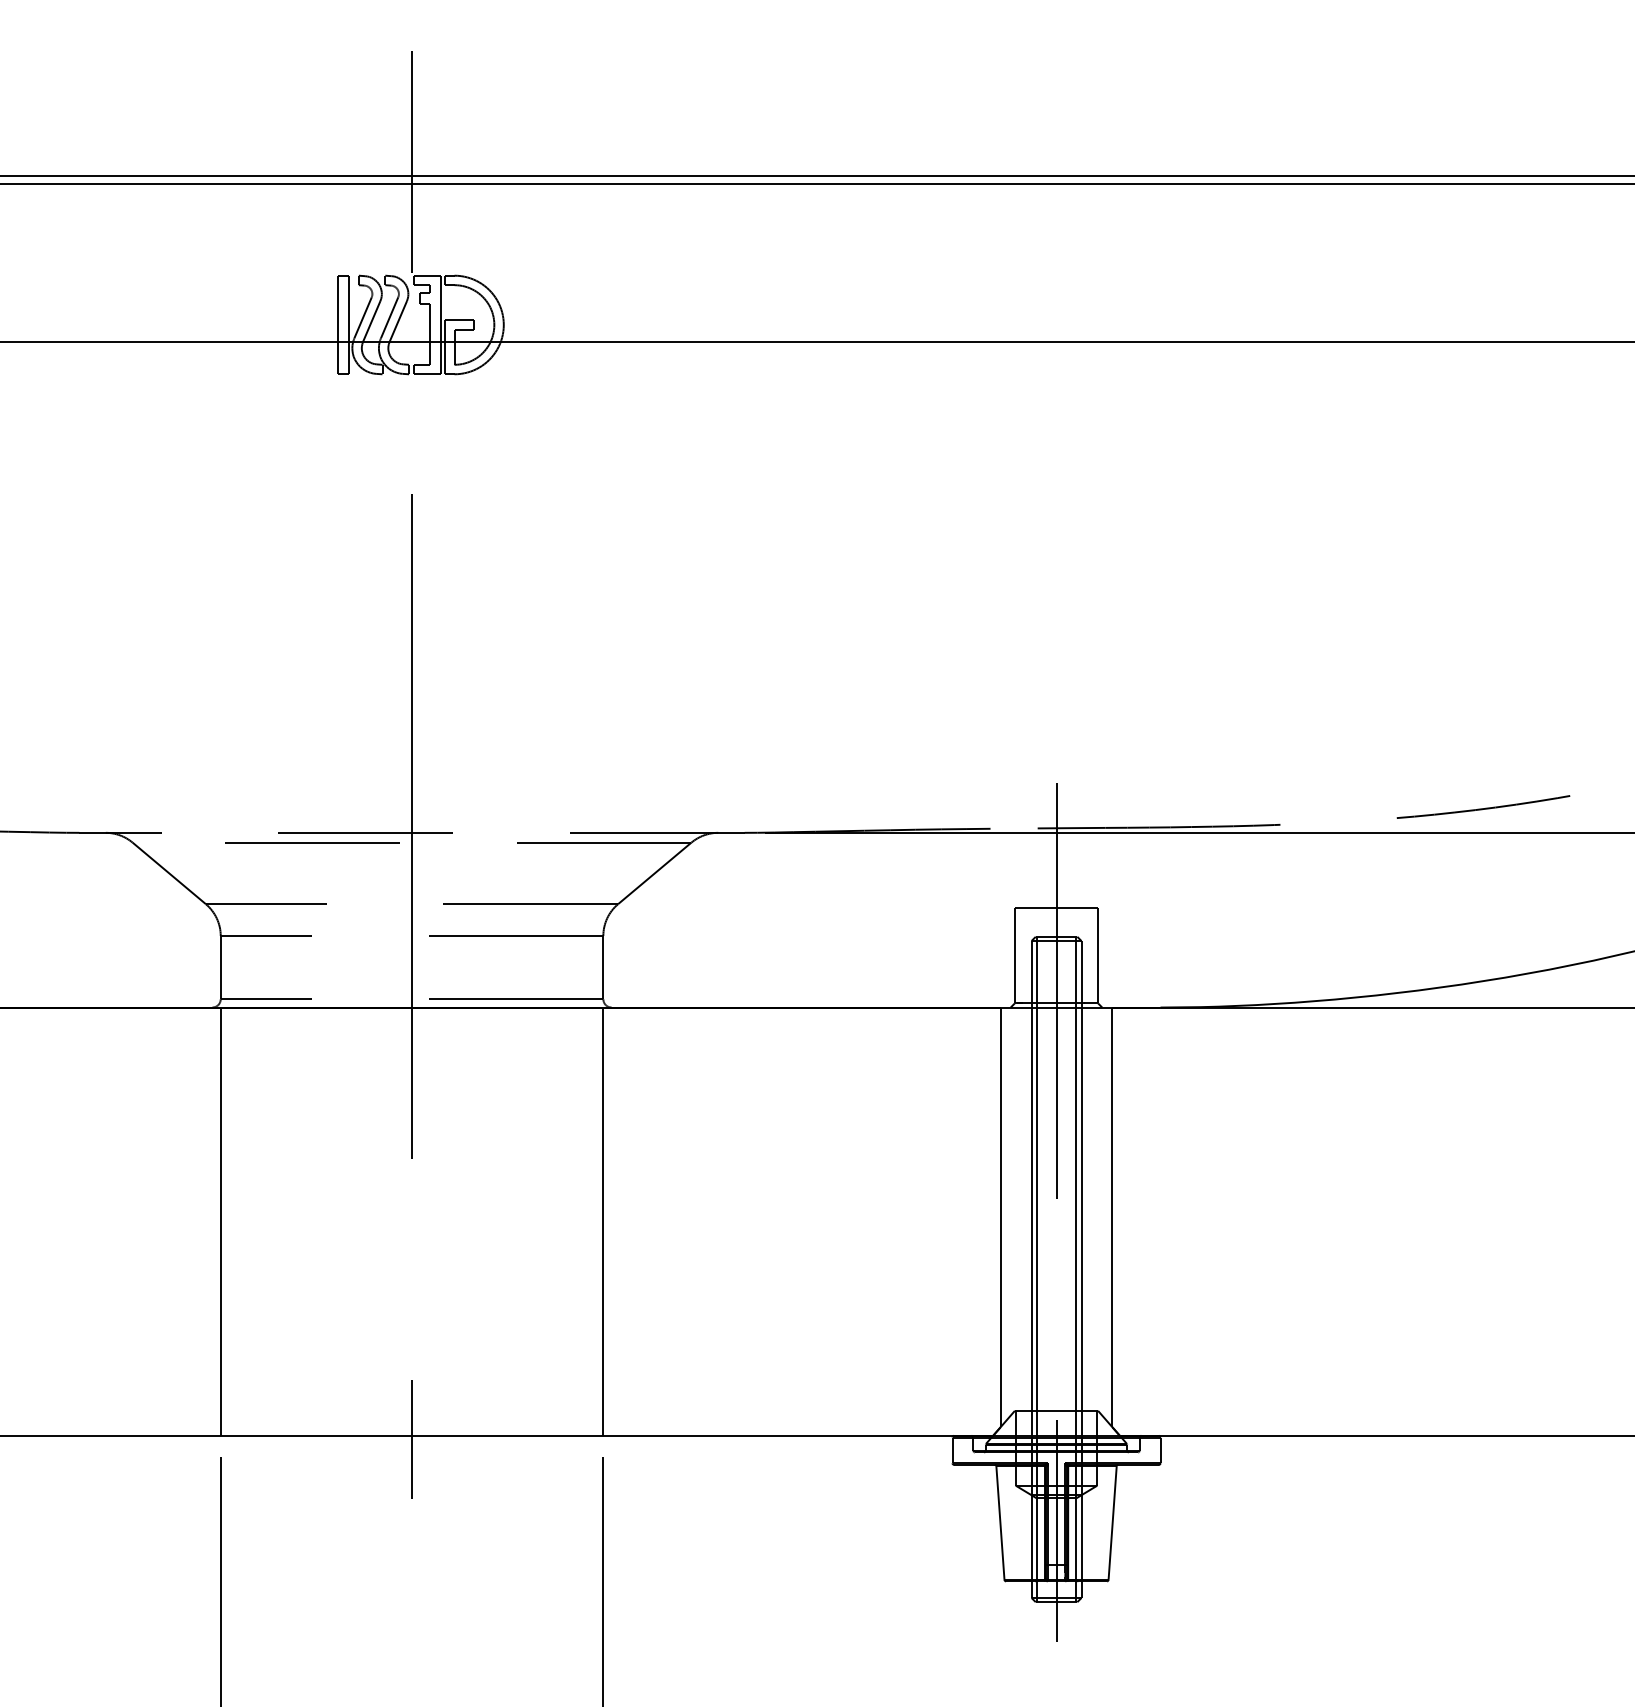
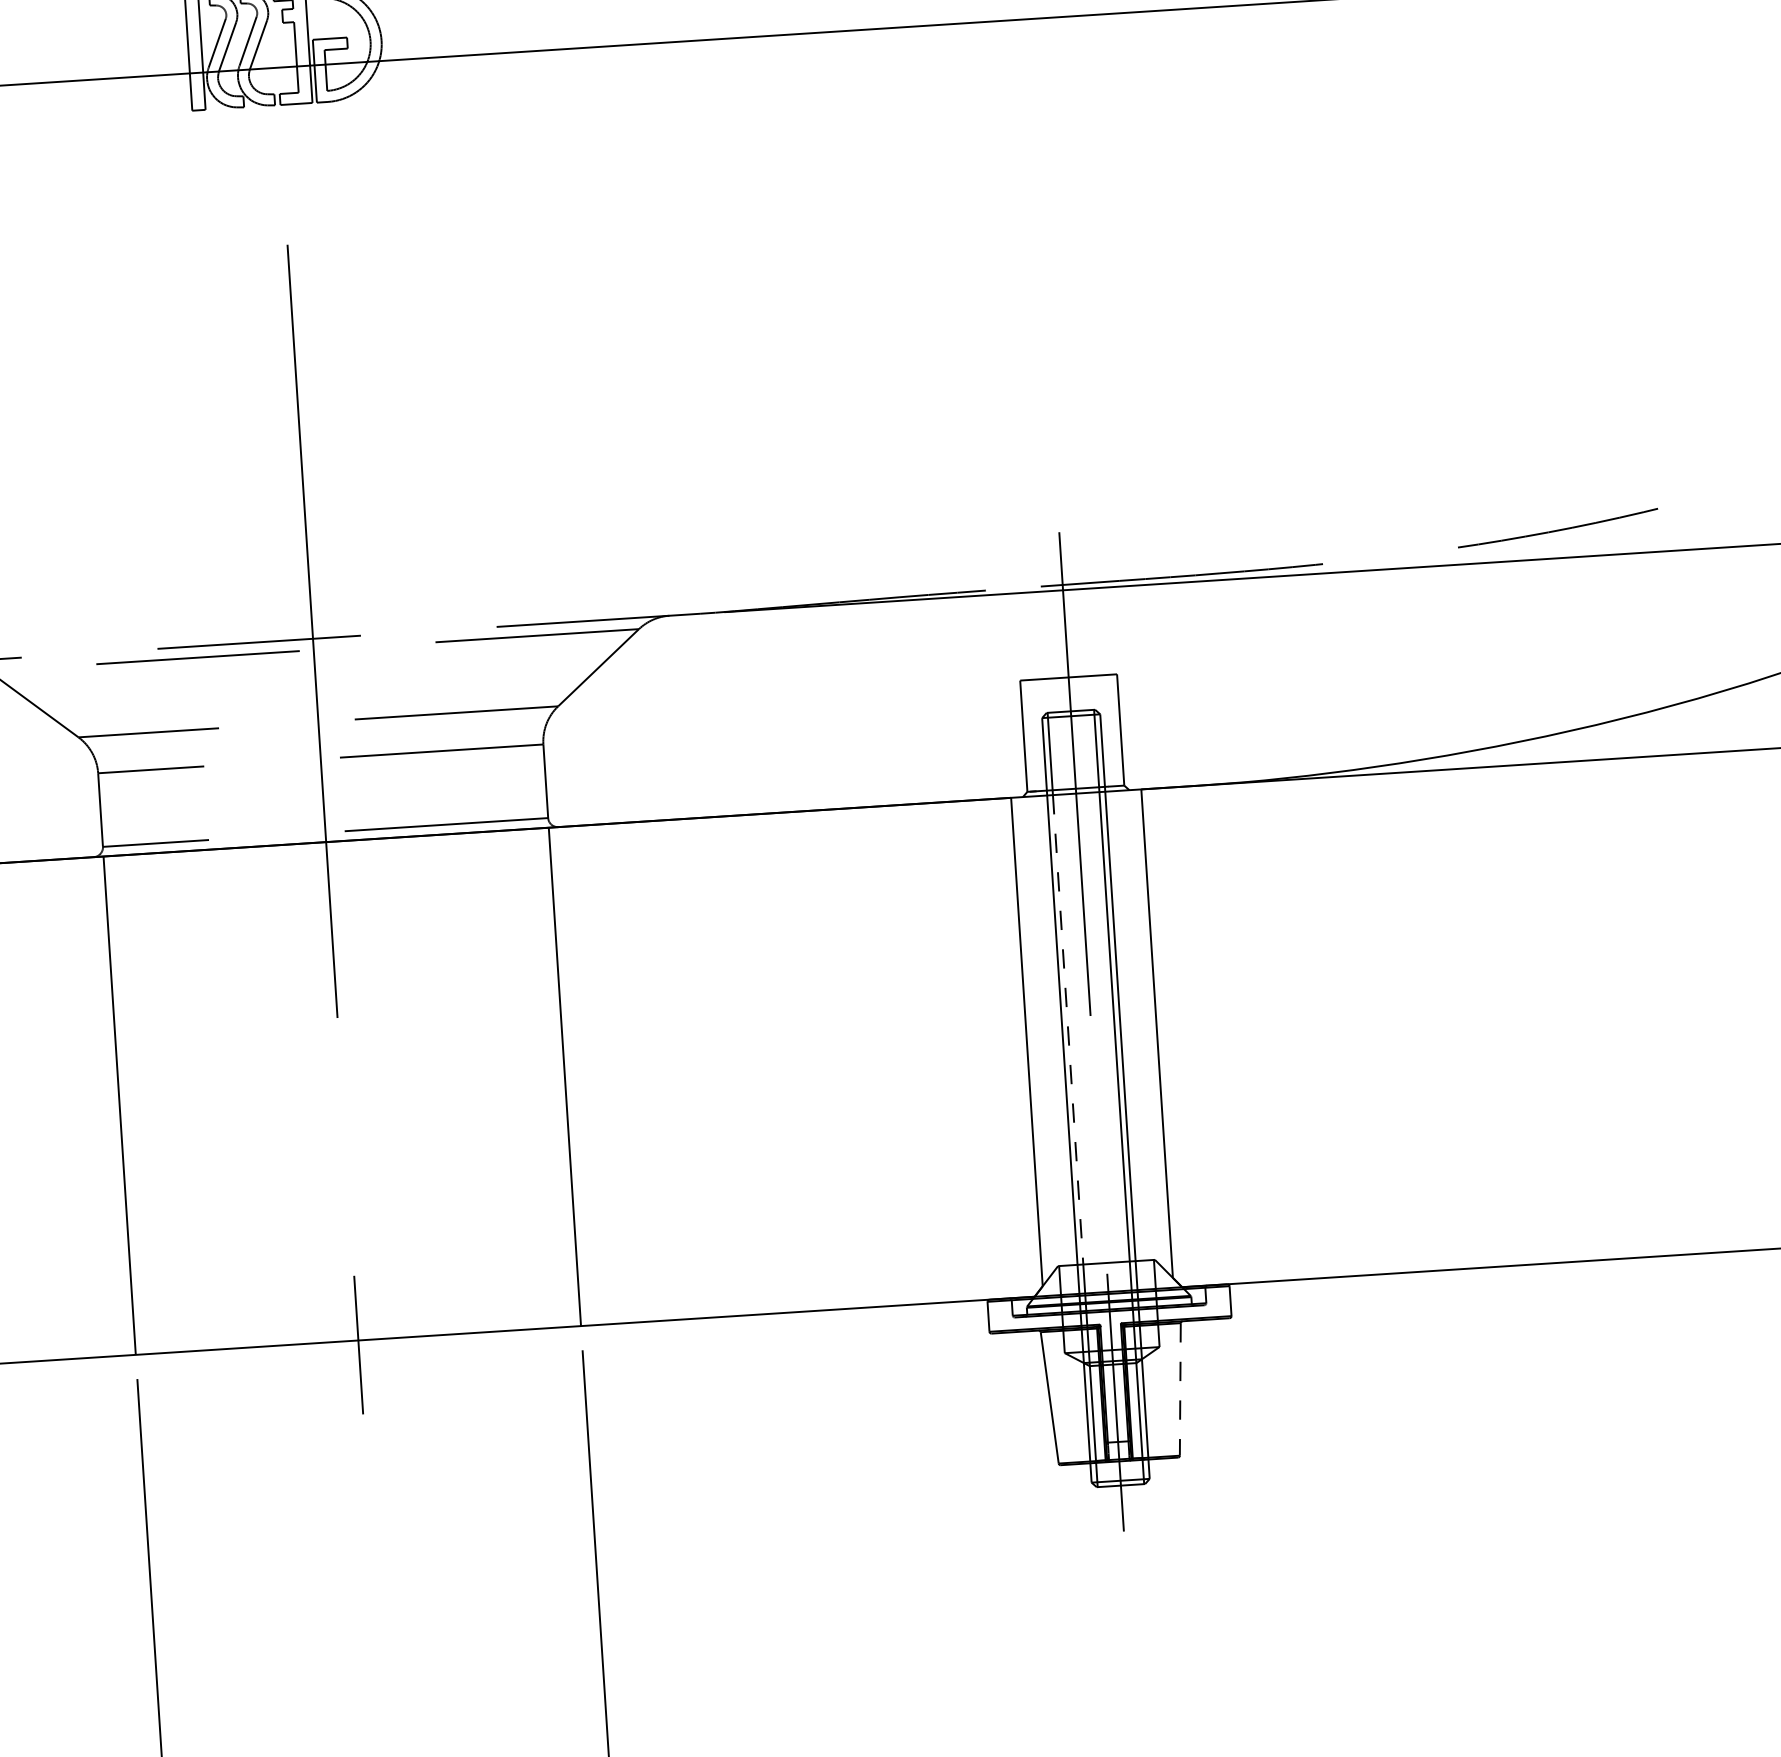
line: (1036, 1209) -> (1068, 1030), solid -> dashed
line: (1112, 1523) -> (1180, 1389), solid -> dashed

